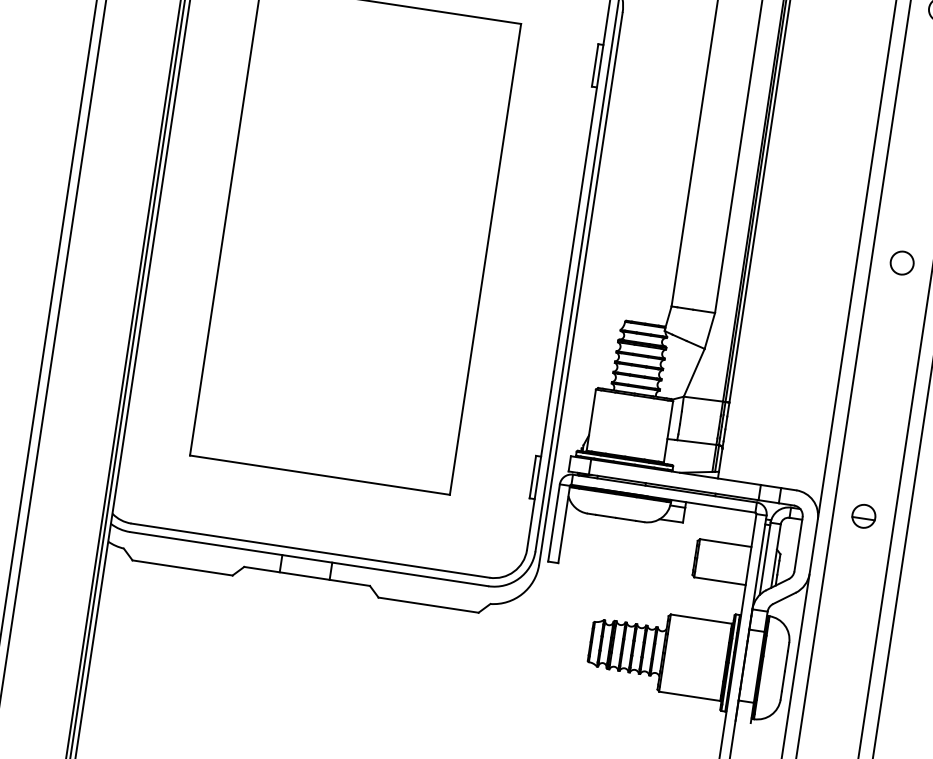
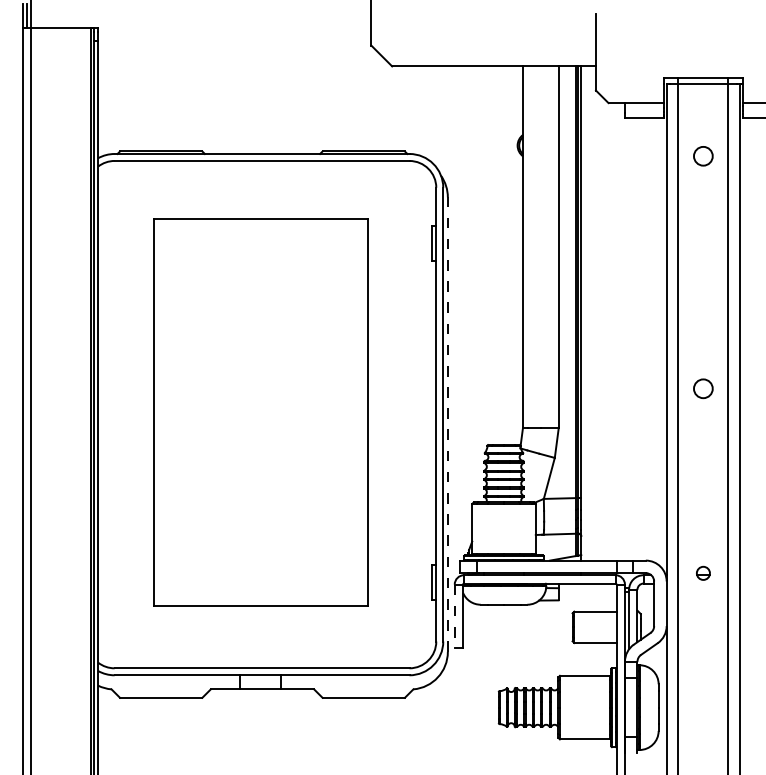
circle: (902, 262) -> (703, 388), moved
line: (580, 288) -> (447, 424), solid -> dashed
part: (864, 516) -> (703, 573), size x0.7
line: (553, 523) -> (454, 616), solid -> dashed

